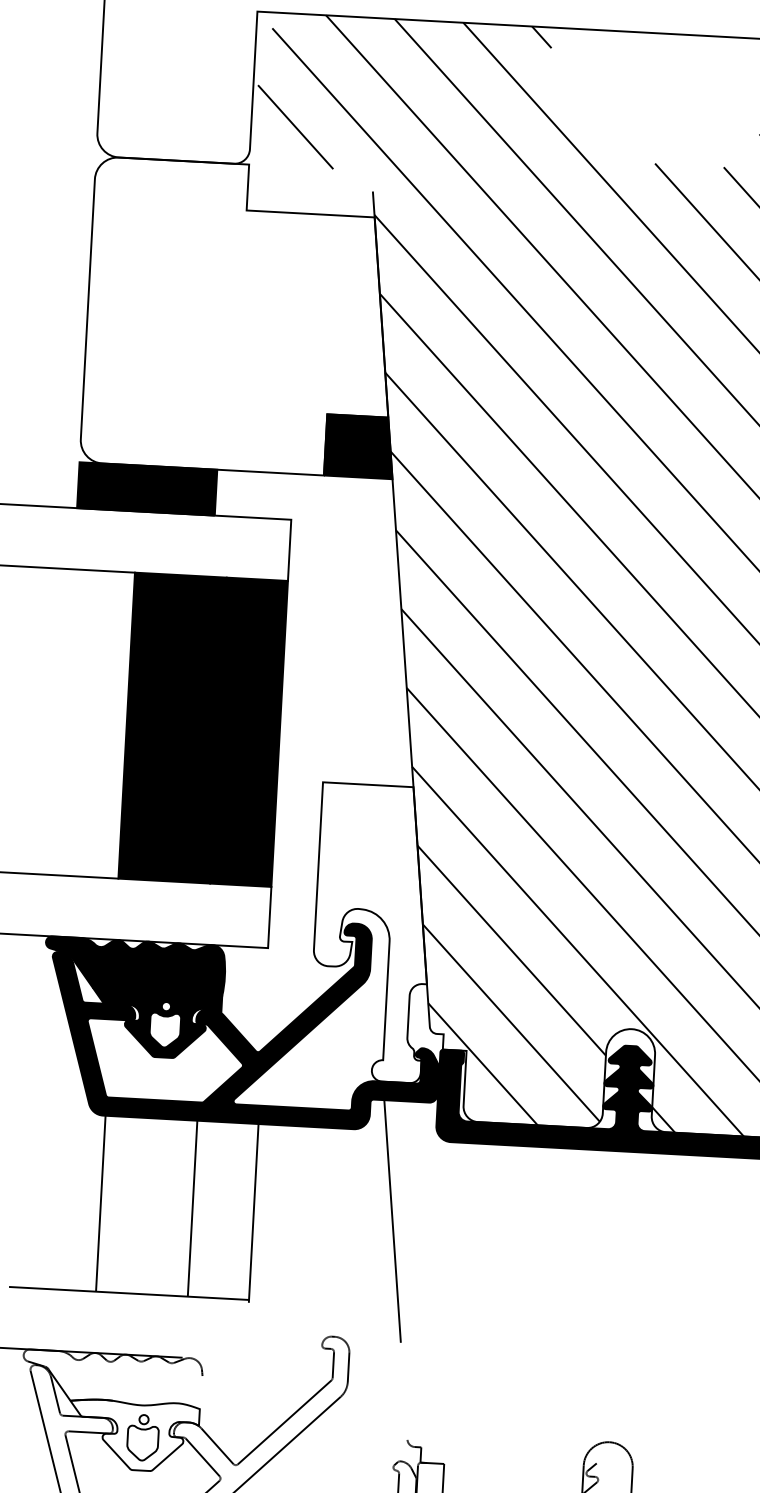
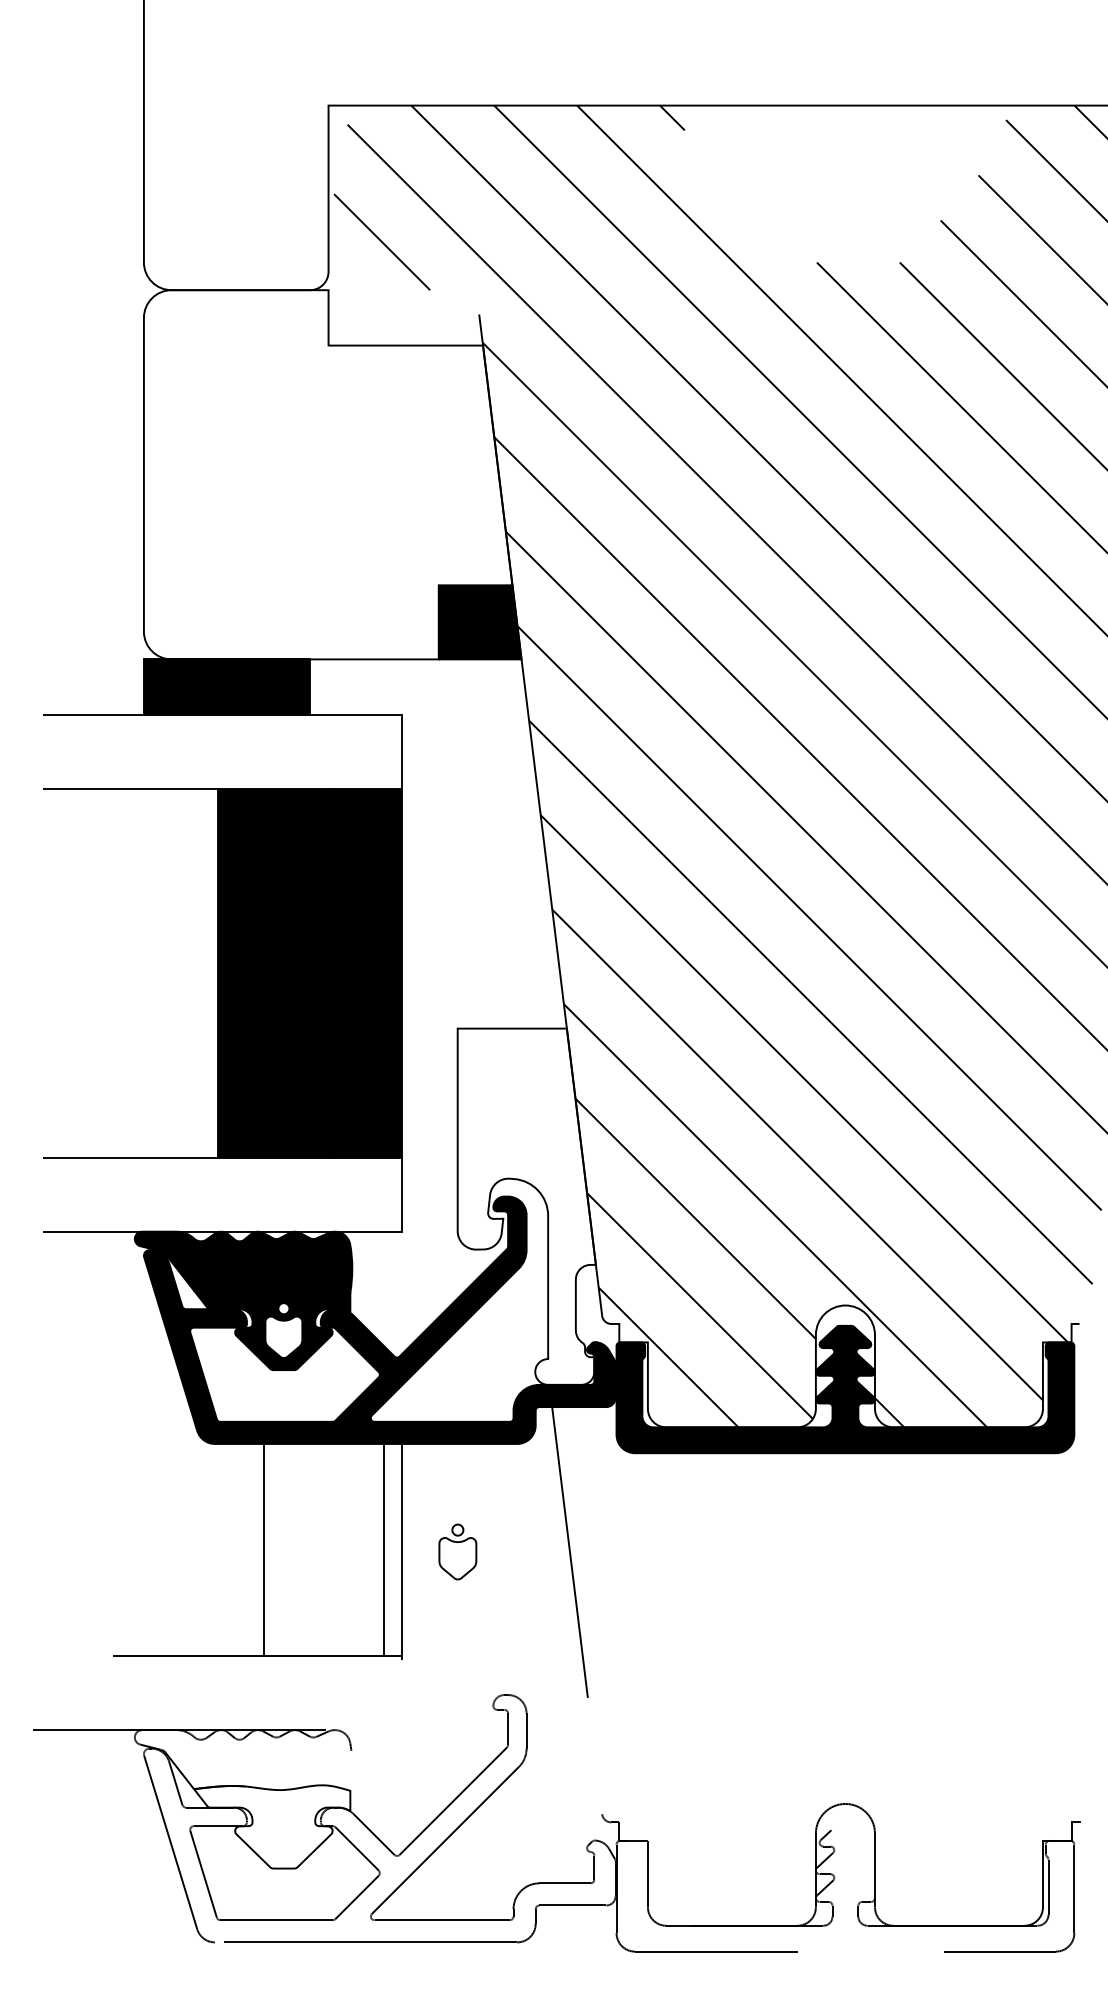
line: (100, 1203) -> (263, 1549), moved
line: (192, 1208) -> (383, 1549), moved
part: (142, 1437) -> (457, 1551), moved

